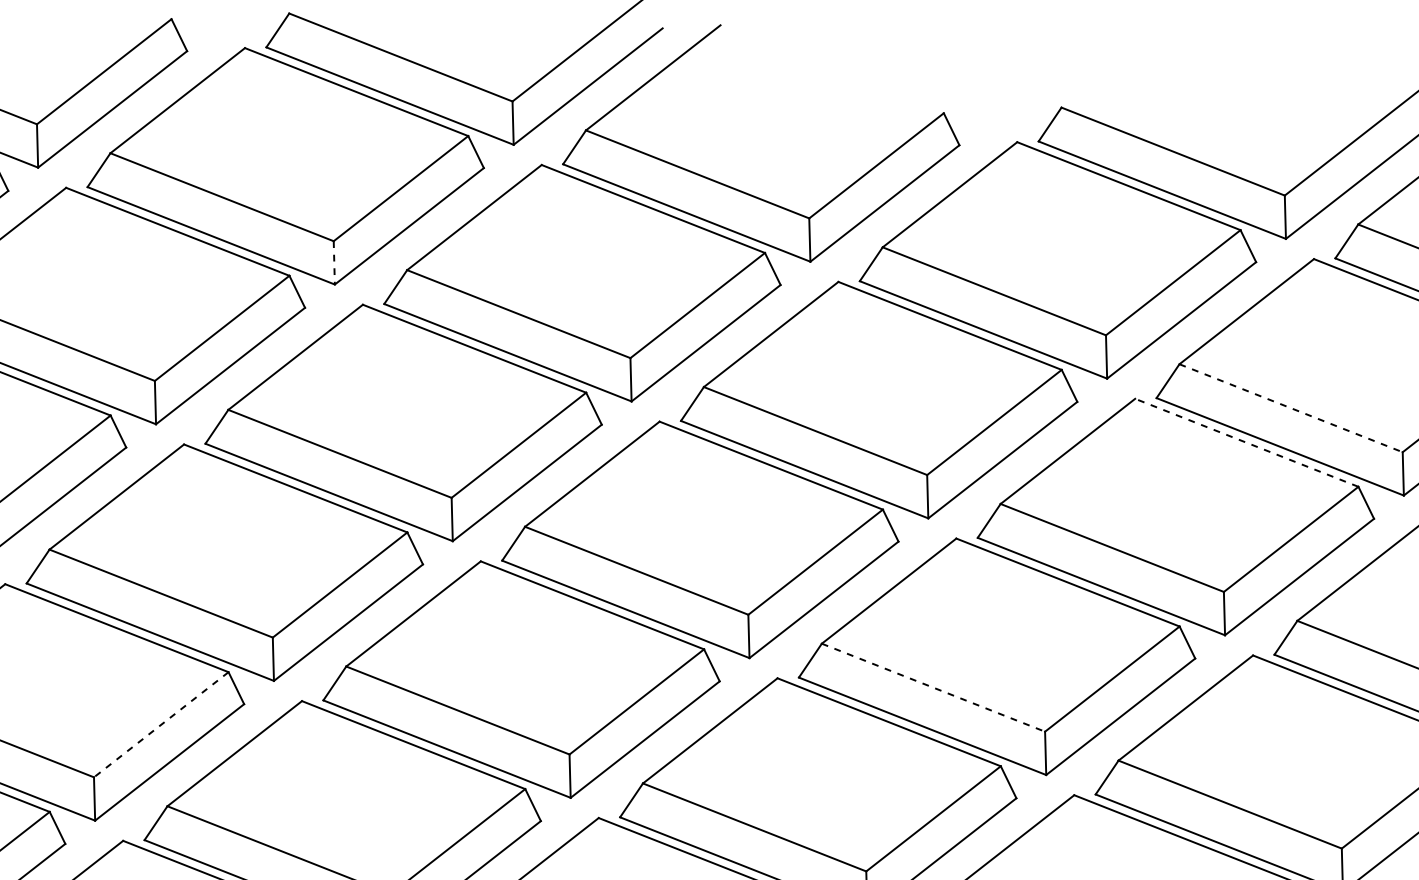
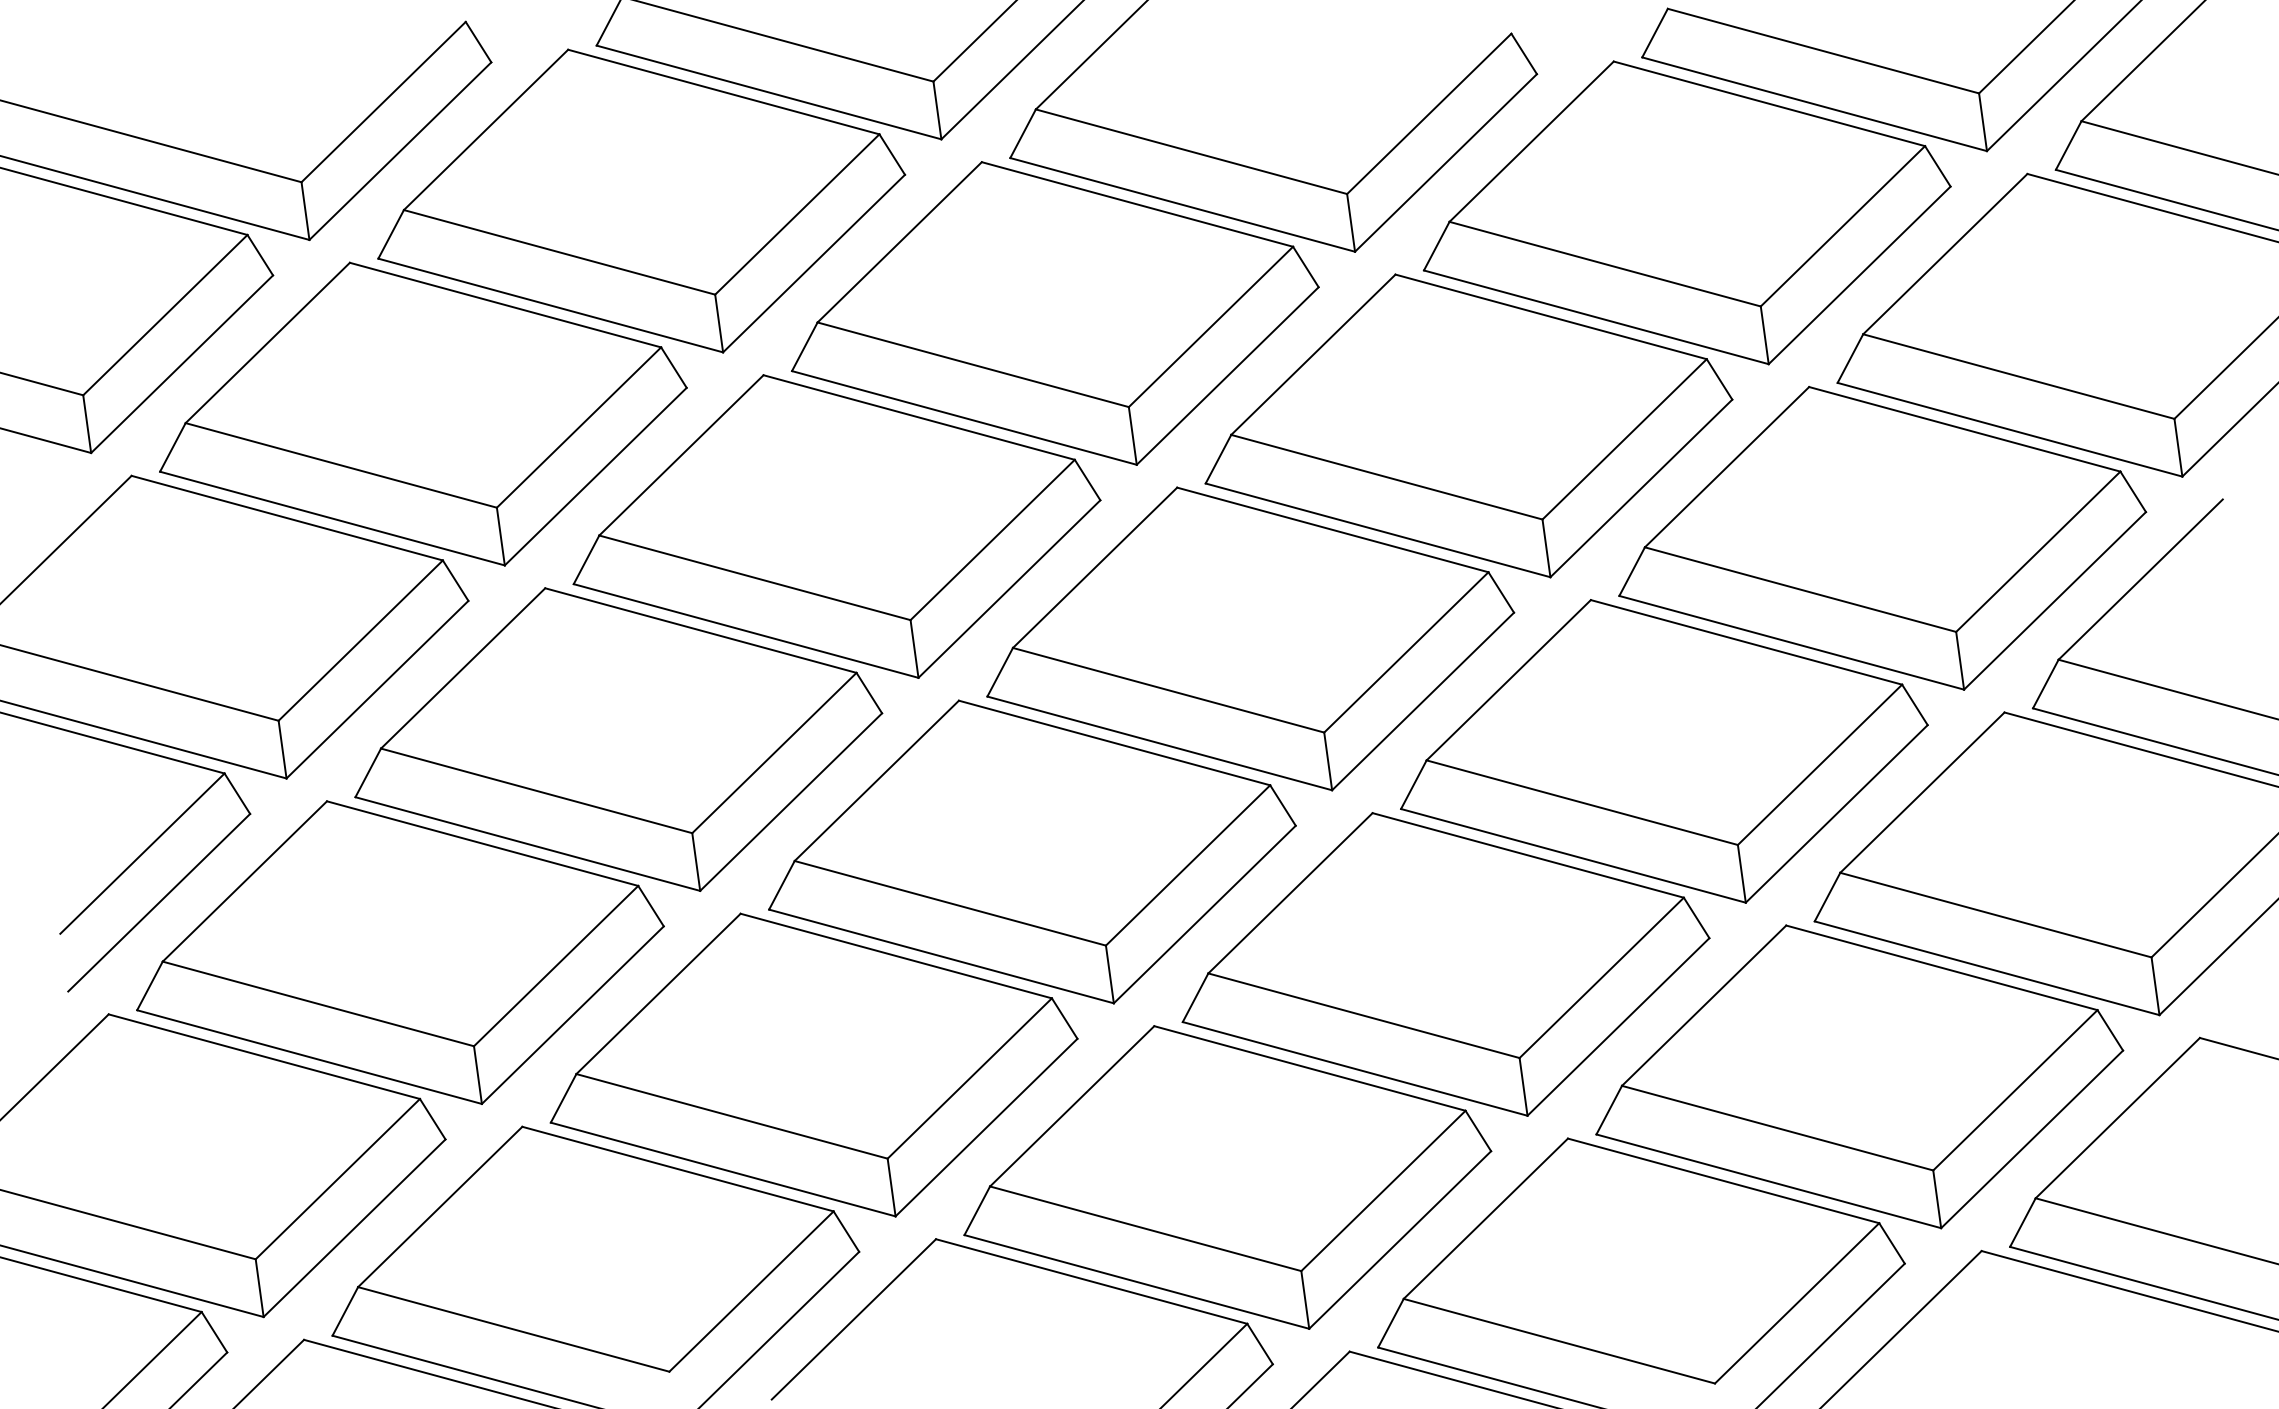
line: (334, 263) -> (719, 324), dashed -> solid
line: (1291, 408) -> (2019, 376), dashed -> solid
line: (1246, 442) -> (1964, 429), dashed -> solid
line: (933, 687) -> (1582, 802), dashed -> solid
line: (161, 725) -> (556, 966), dashed -> solid

